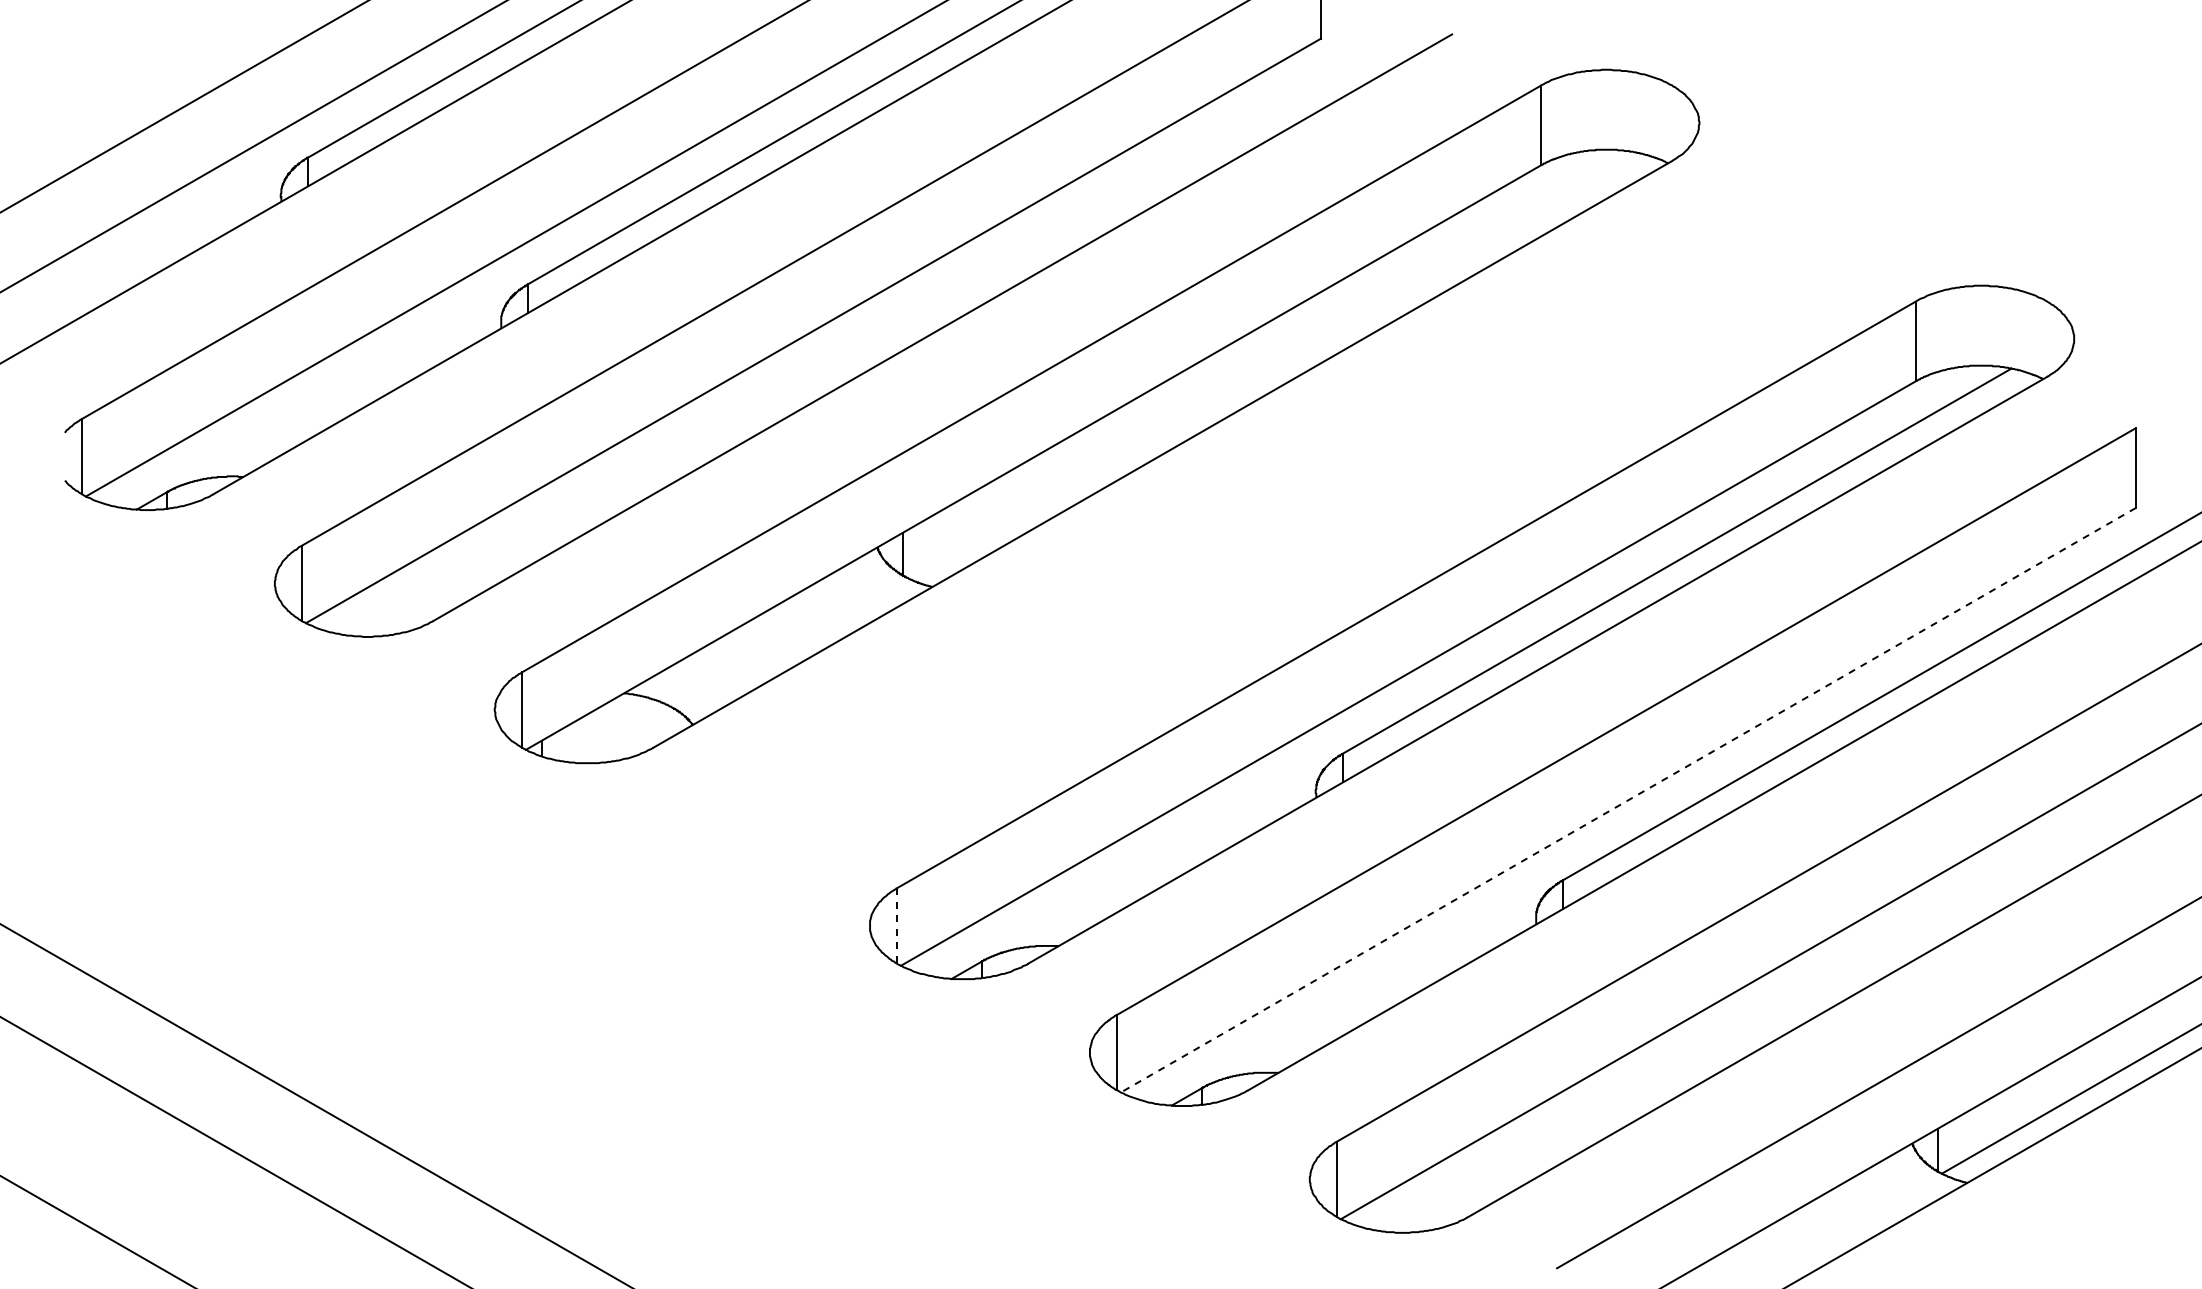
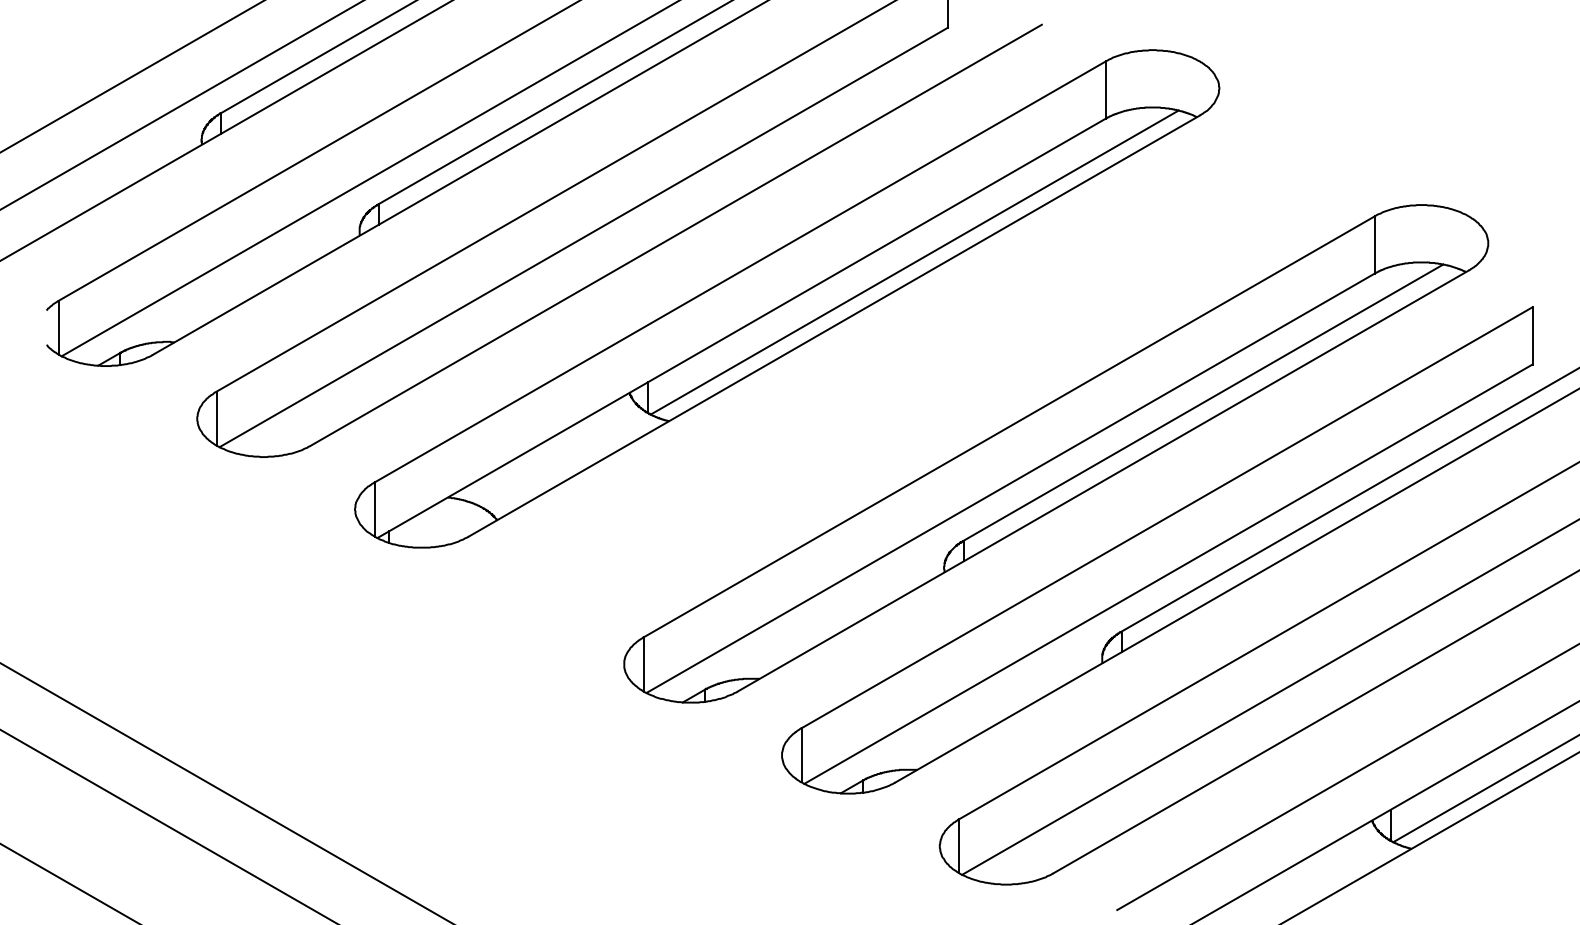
line: (1274, 365) -> (914, 262), added
line: (1628, 800) -> (1168, 574), dashed -> solid
line: (897, 925) -> (643, 664), dashed -> solid

